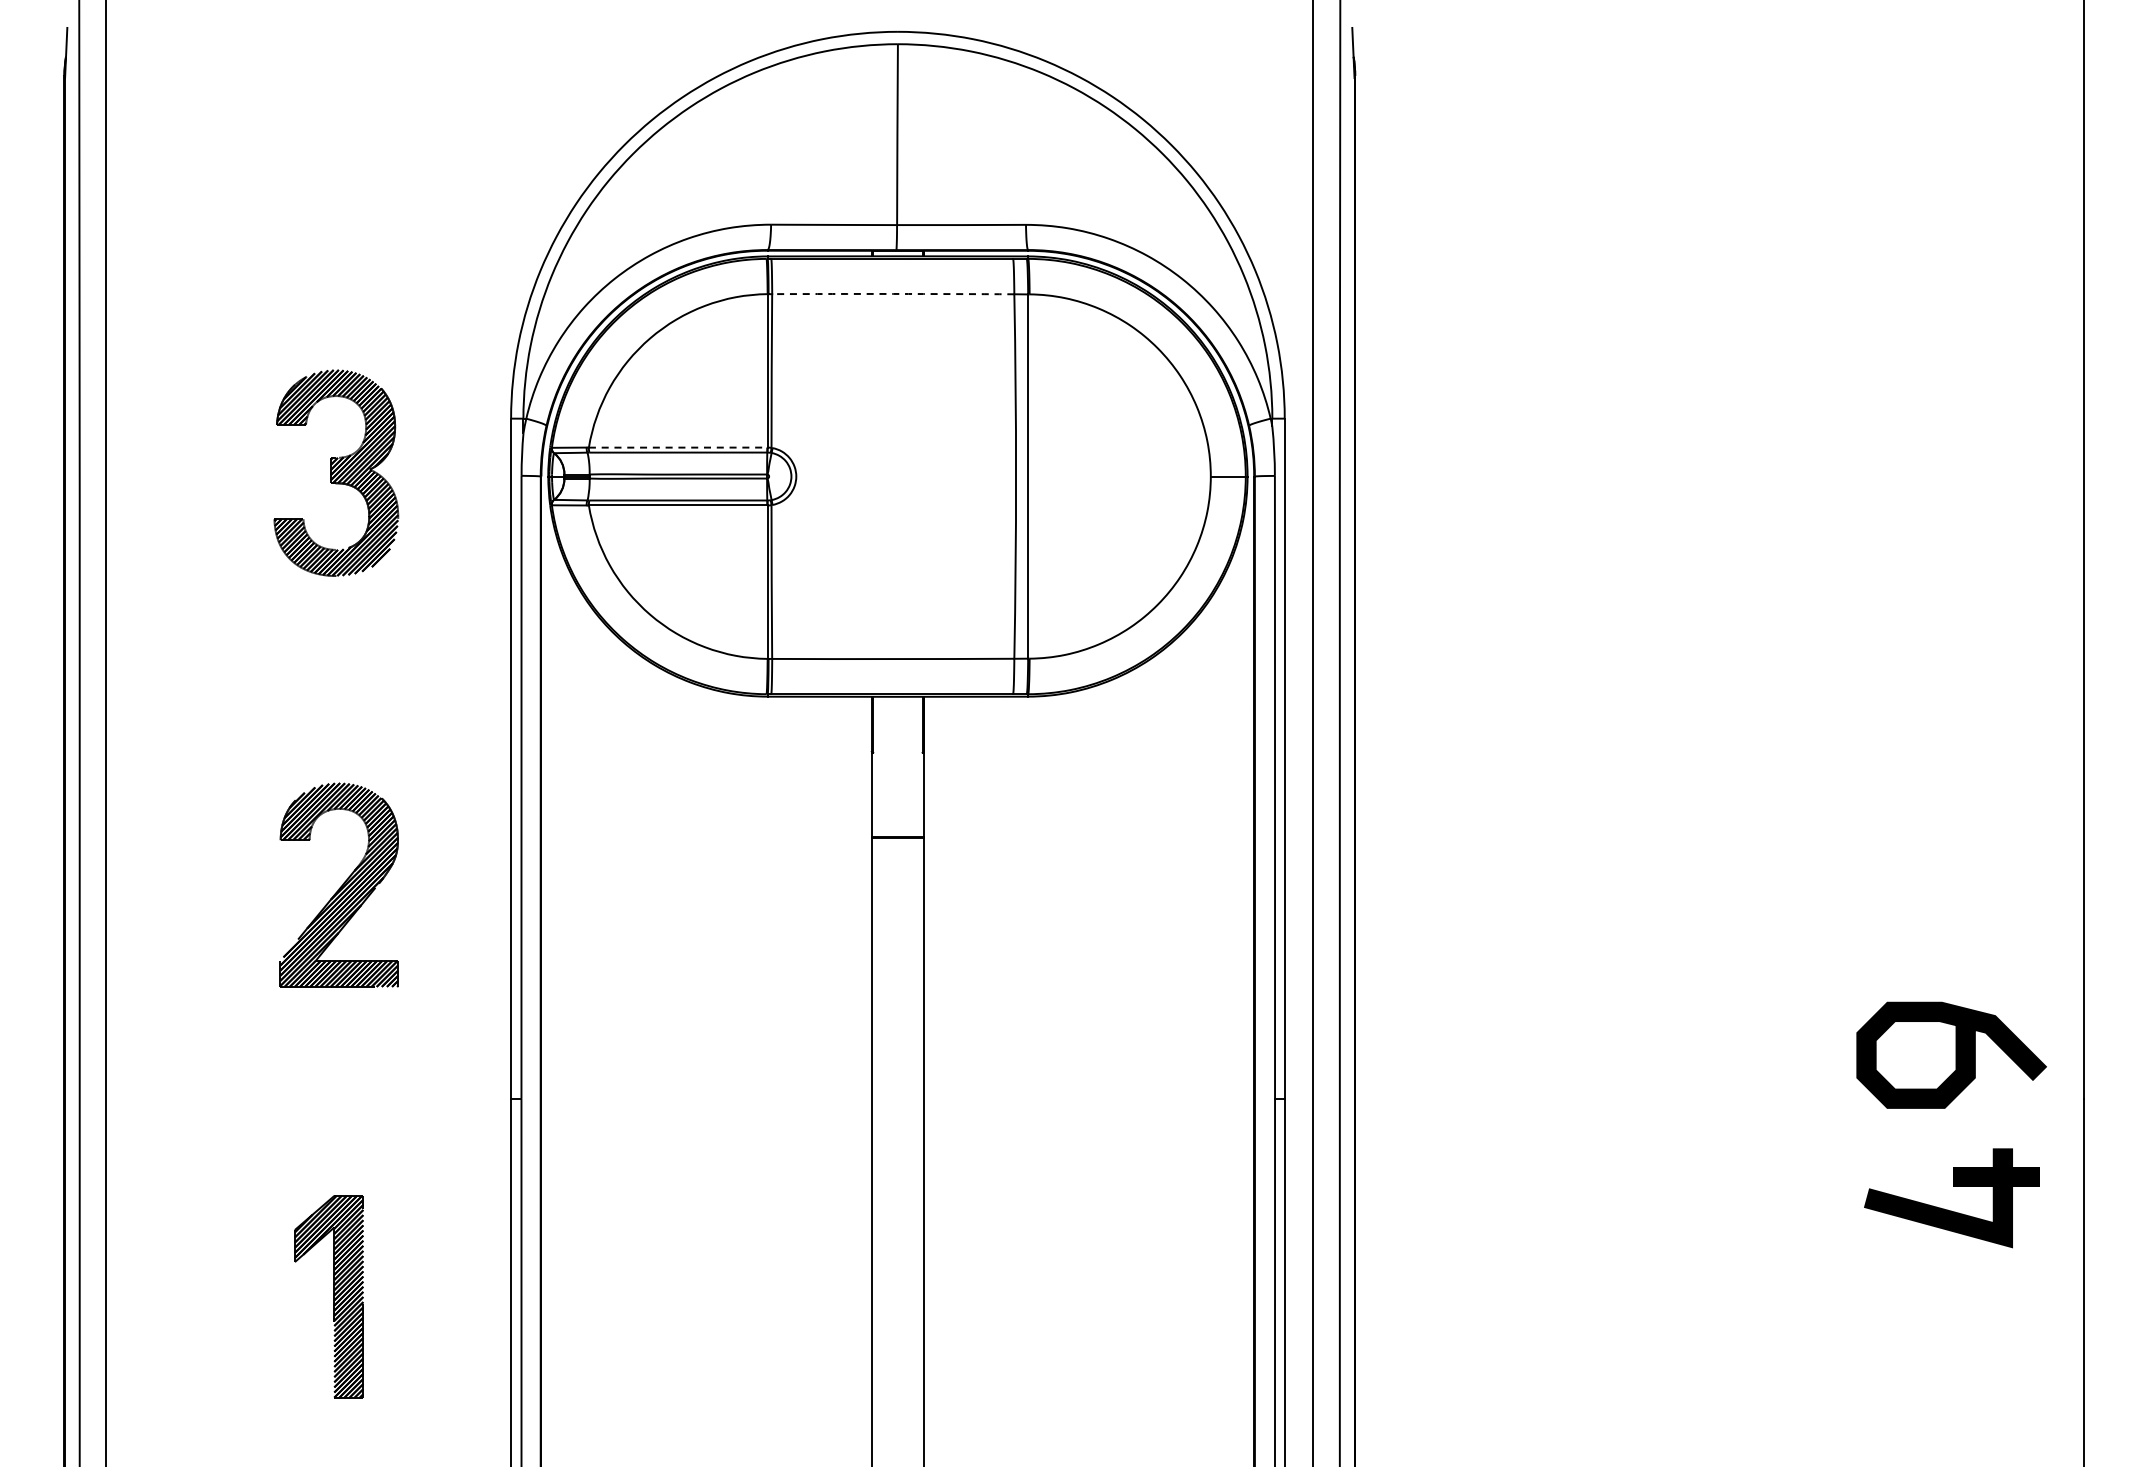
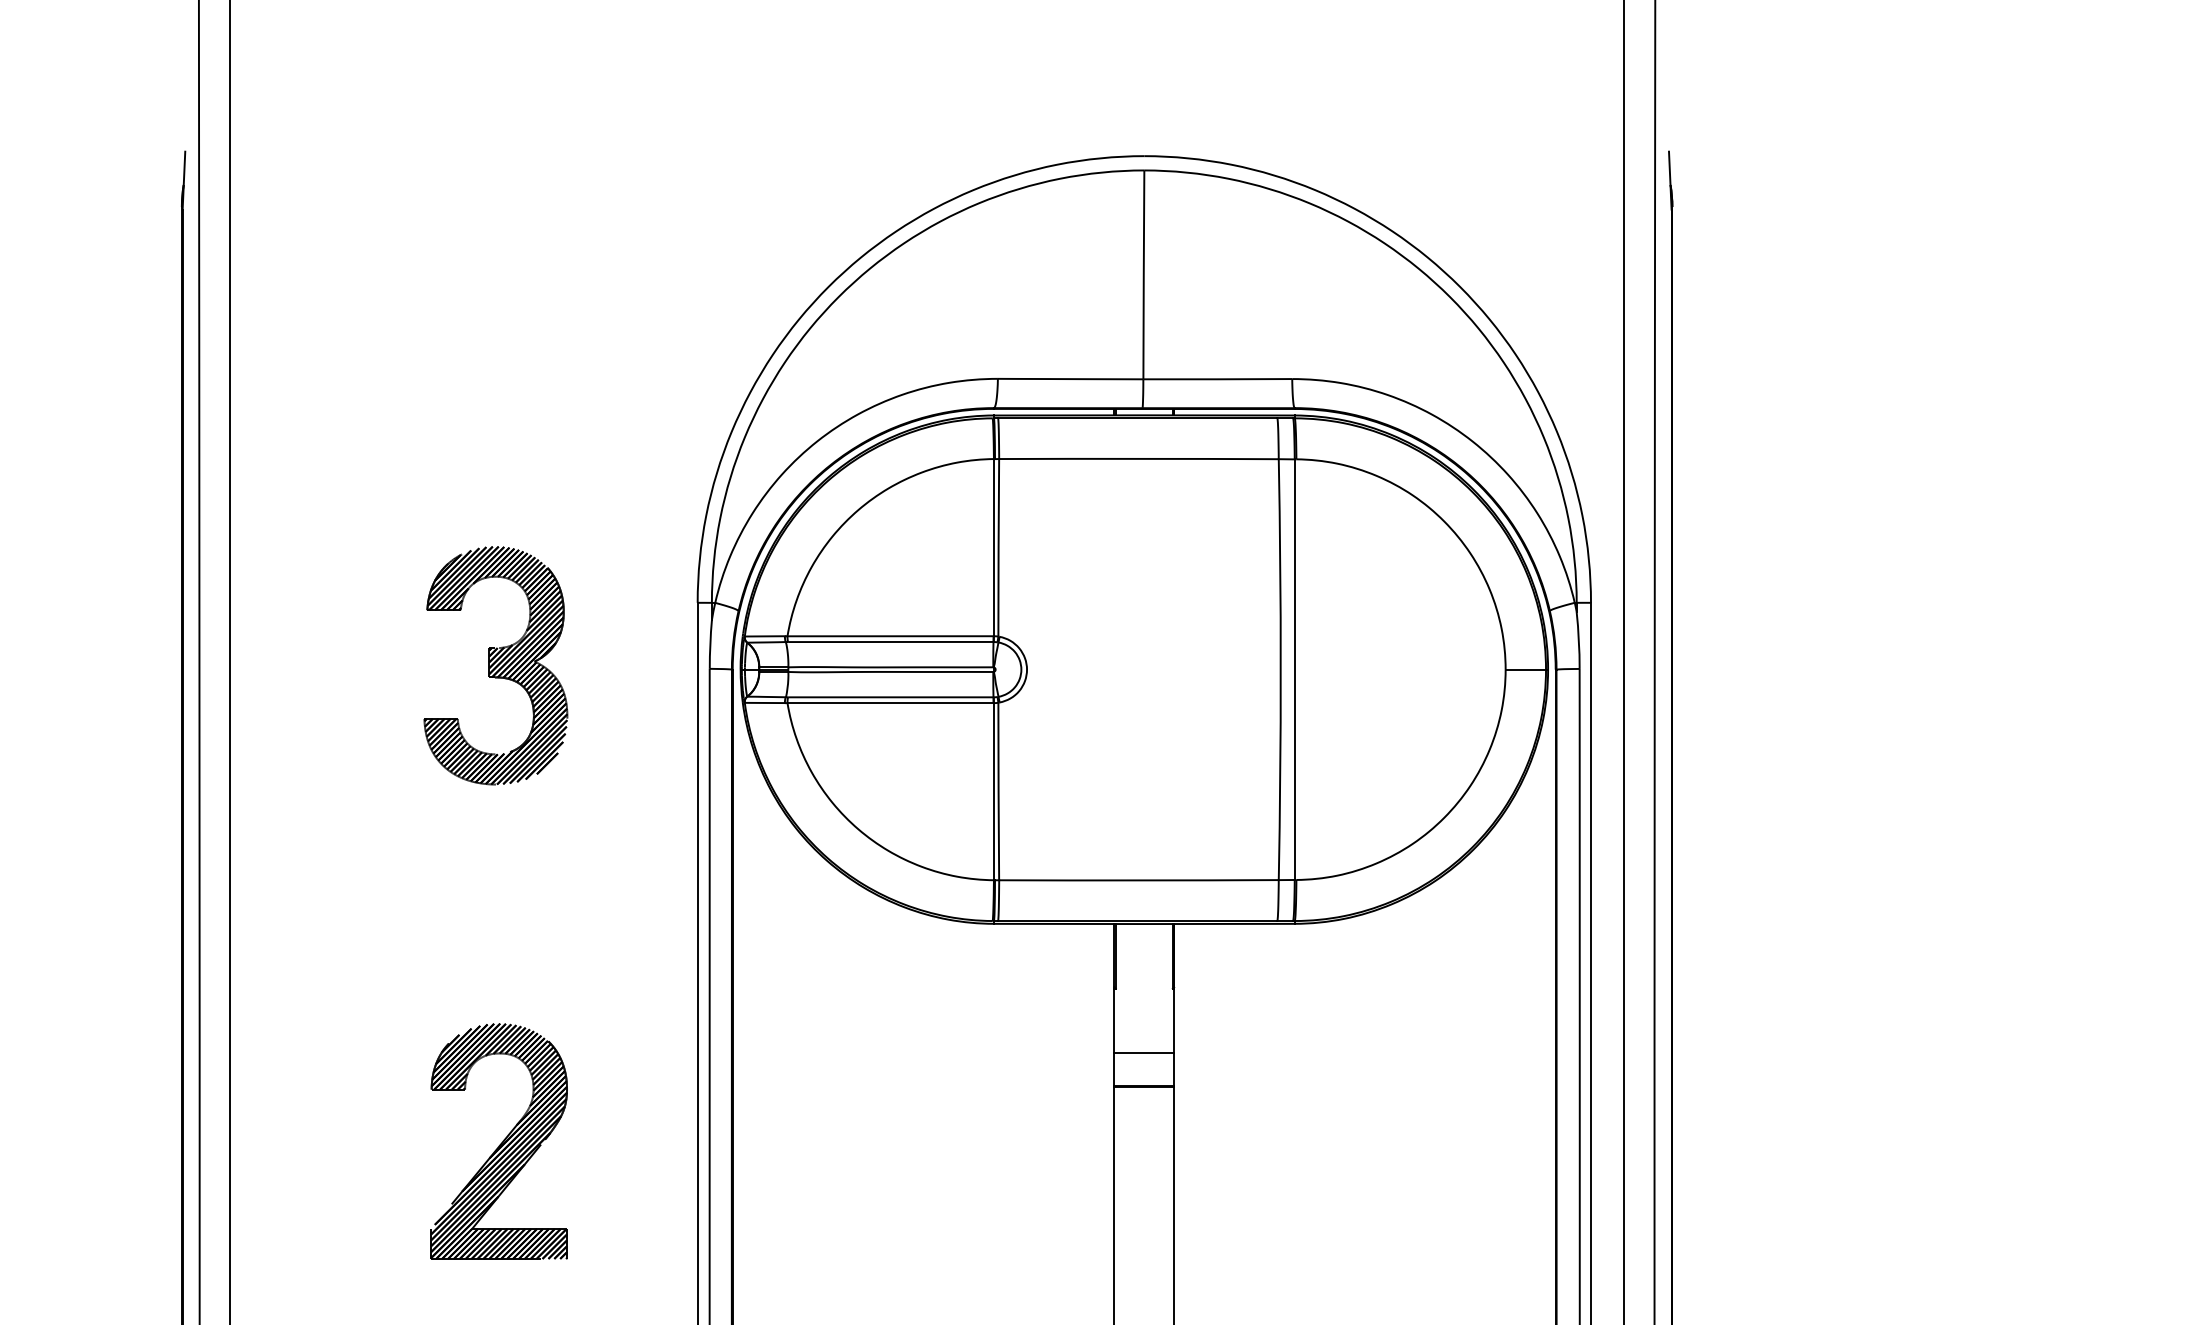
arc: (893, 293) -> (1139, 458), dashed -> solid
line: (678, 447) -> (890, 636), dashed -> solid
line: (897, 808) -> (1143, 1052), added

